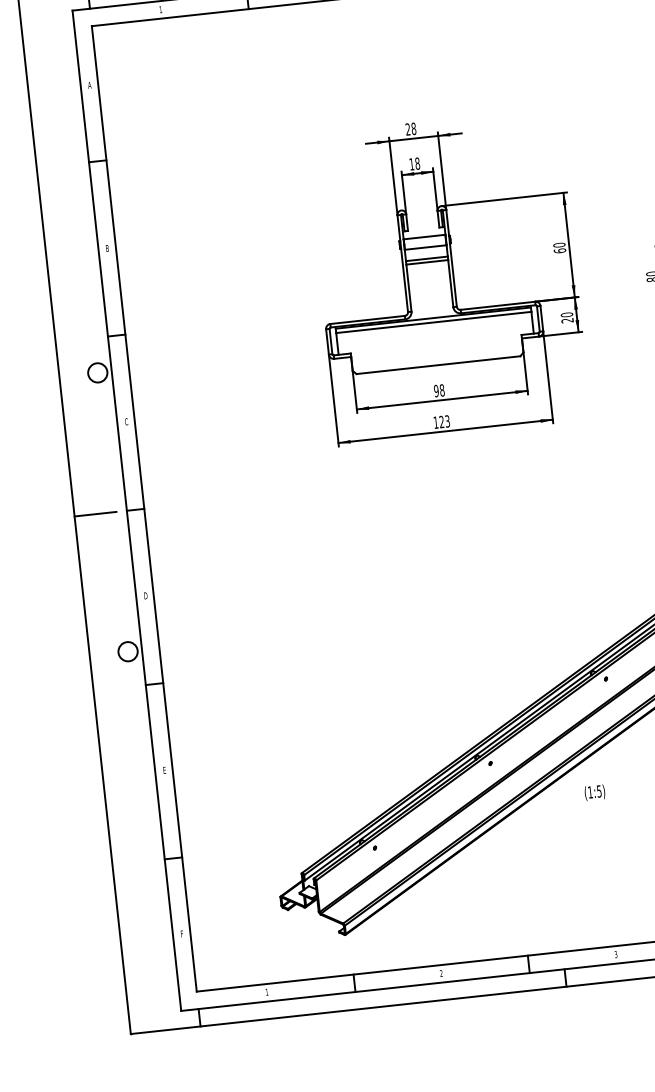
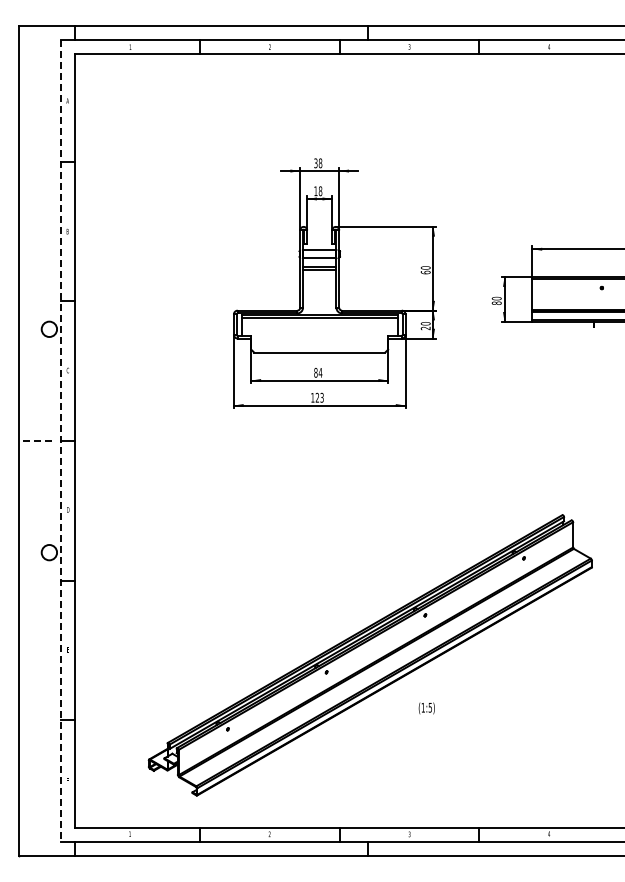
text: (407, 129) -> (315, 163), 28 -> 38
text: (439, 390) -> (318, 372), 98 -> 84
line: (126, 511) -> (60, 441), solid -> dashed
line: (95, 514) -> (35, 441), solid -> dashed
text: (594, 792) -> (426, 708), moved

